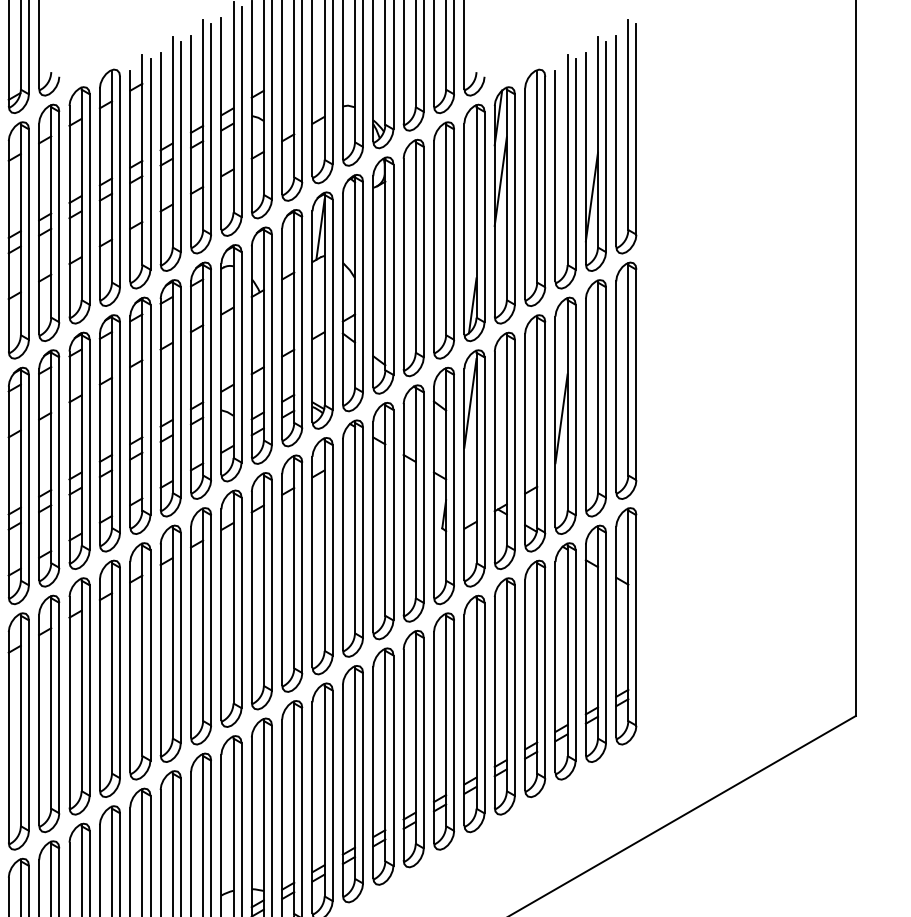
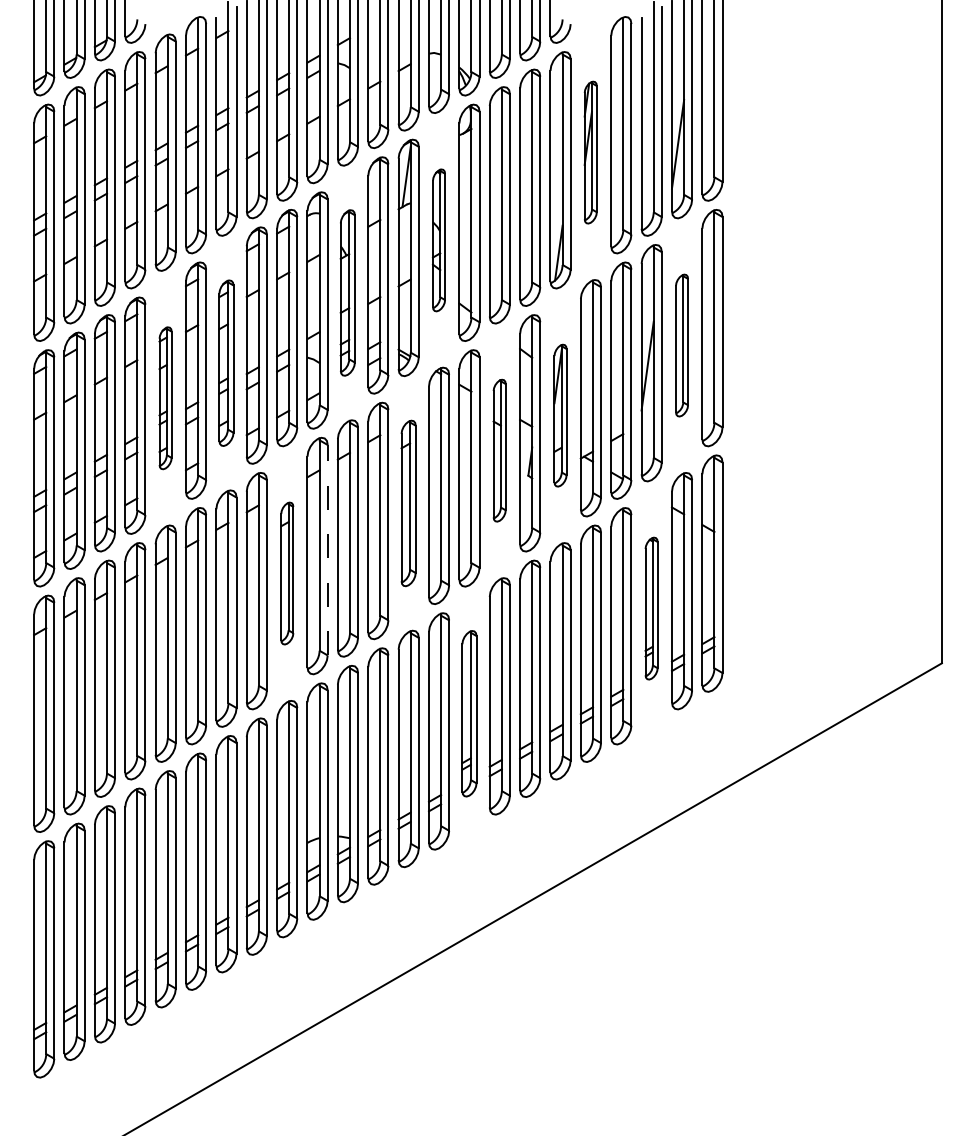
part: (504, 205) -> (590, 152), size x0.6
part: (352, 293) -> (438, 240), size x0.6
part: (261, 345) -> (347, 292), size x0.7
part: (595, 398) -> (681, 345), size x0.6
part: (140, 416) -> (226, 363), size x0.7
part: (79, 451) -> (165, 398), size x0.6
part: (474, 468) -> (560, 415), size x0.6
part: (413, 503) -> (499, 450), size x0.6
part: (322, 556) -> (408, 503), size x0.7
line: (241, 602) -> (327, 549), solid -> dashed
part: (201, 626) -> (287, 573), size x0.6
part: (565, 661) -> (651, 608), size x0.6
part: (383, 766) -> (469, 713), size x0.7

